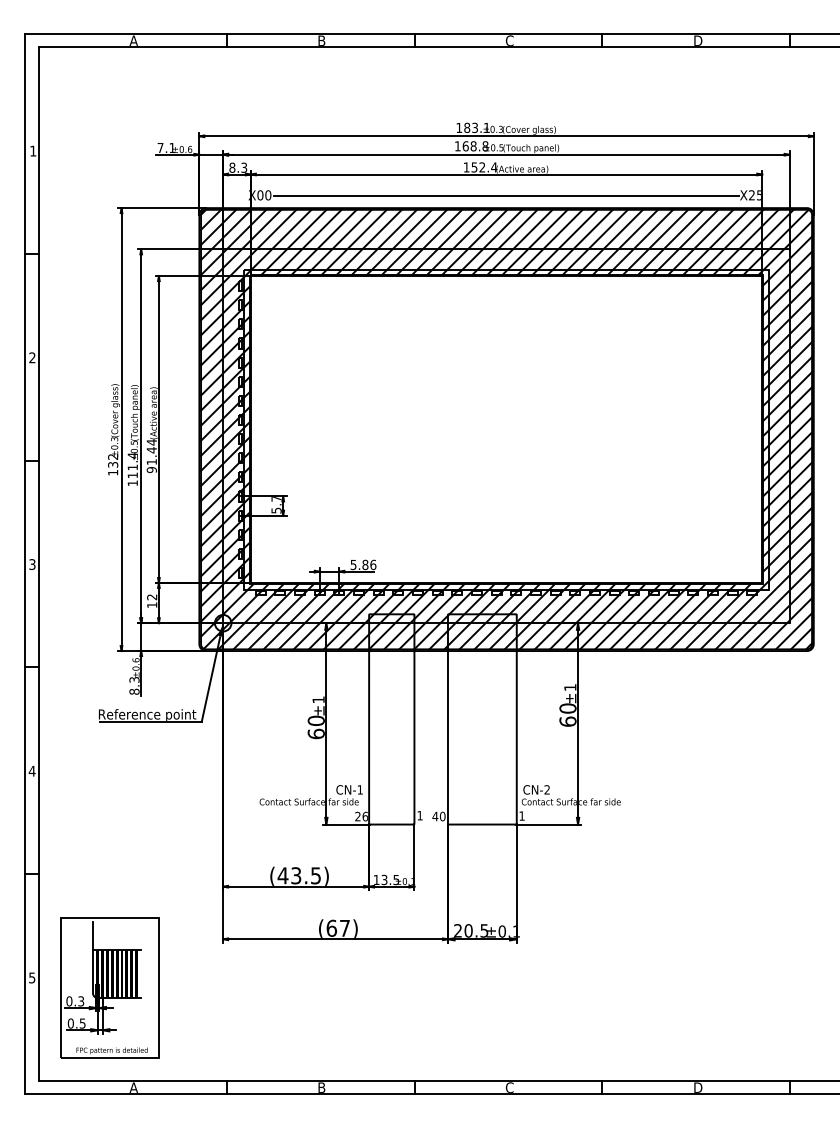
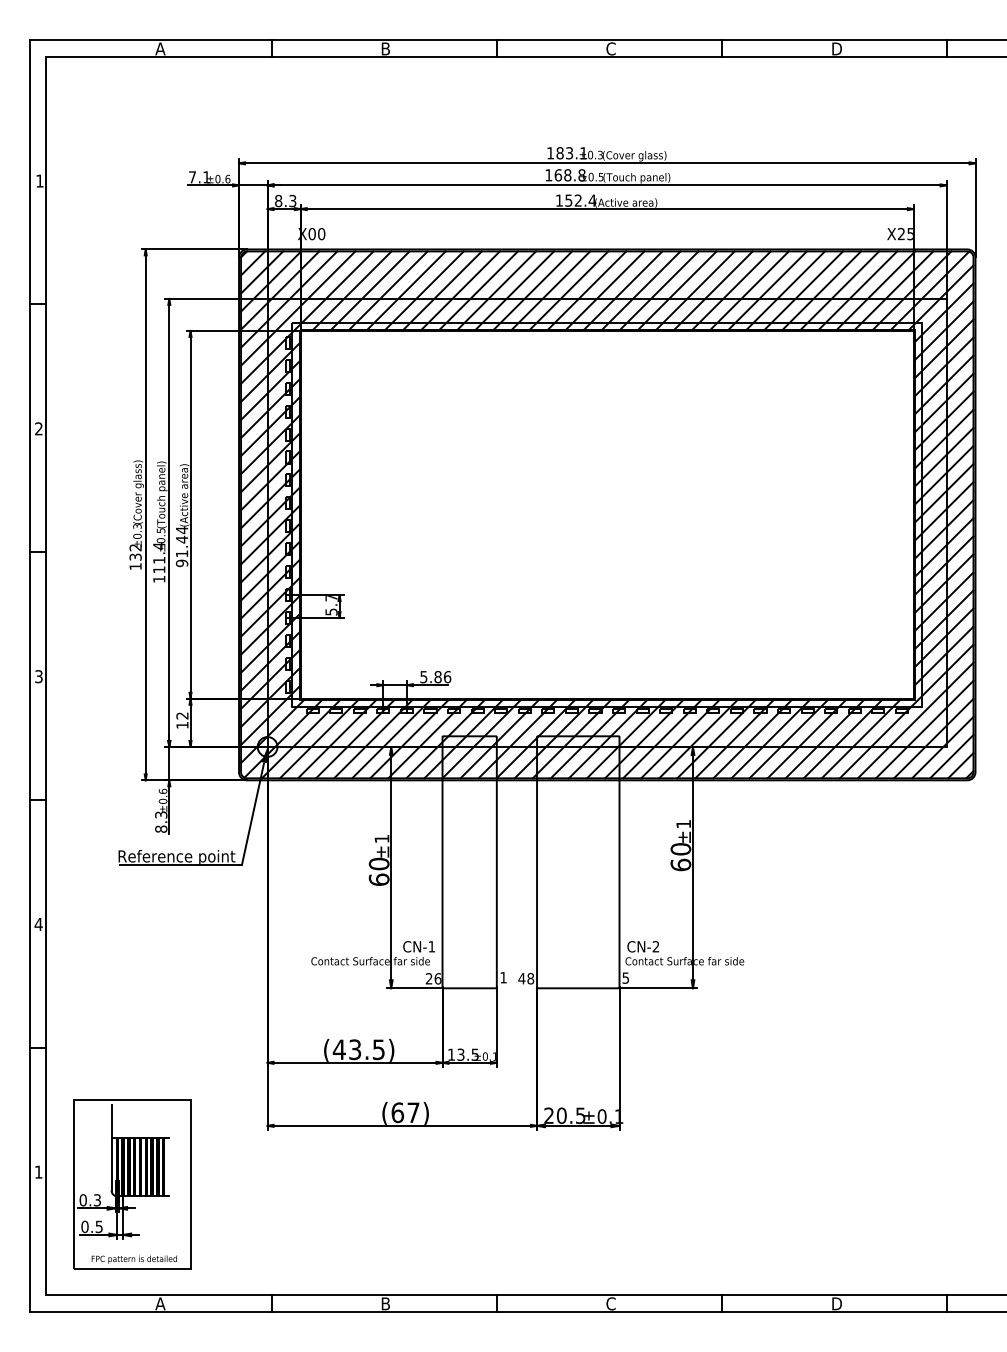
line: (506, 195) -> (607, 234), removed
text: (521, 815) -> (625, 977), 1 -> 5
text: (442, 816) -> (530, 978), 40 -> 48
text: (32, 977) -> (39, 1171), 5 -> 1

